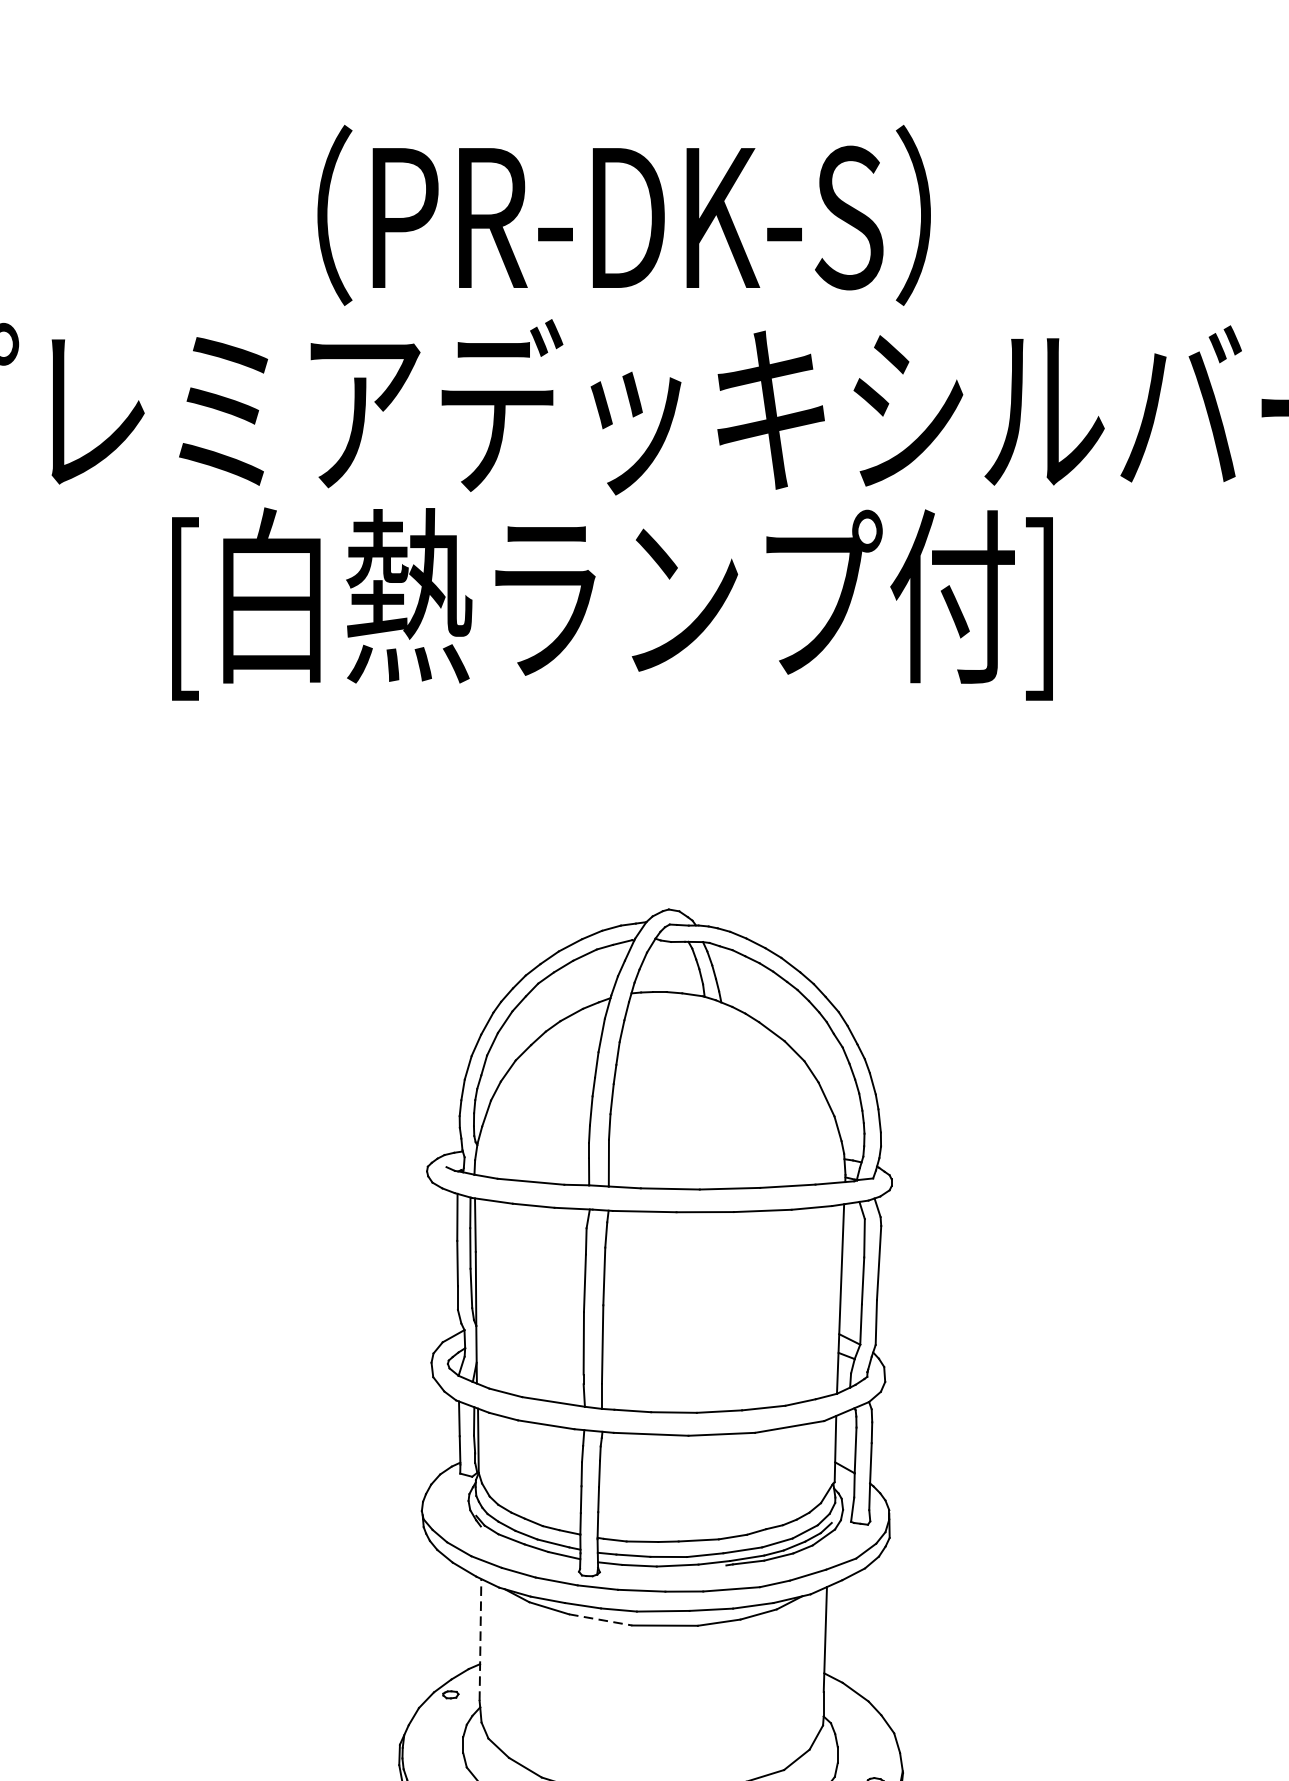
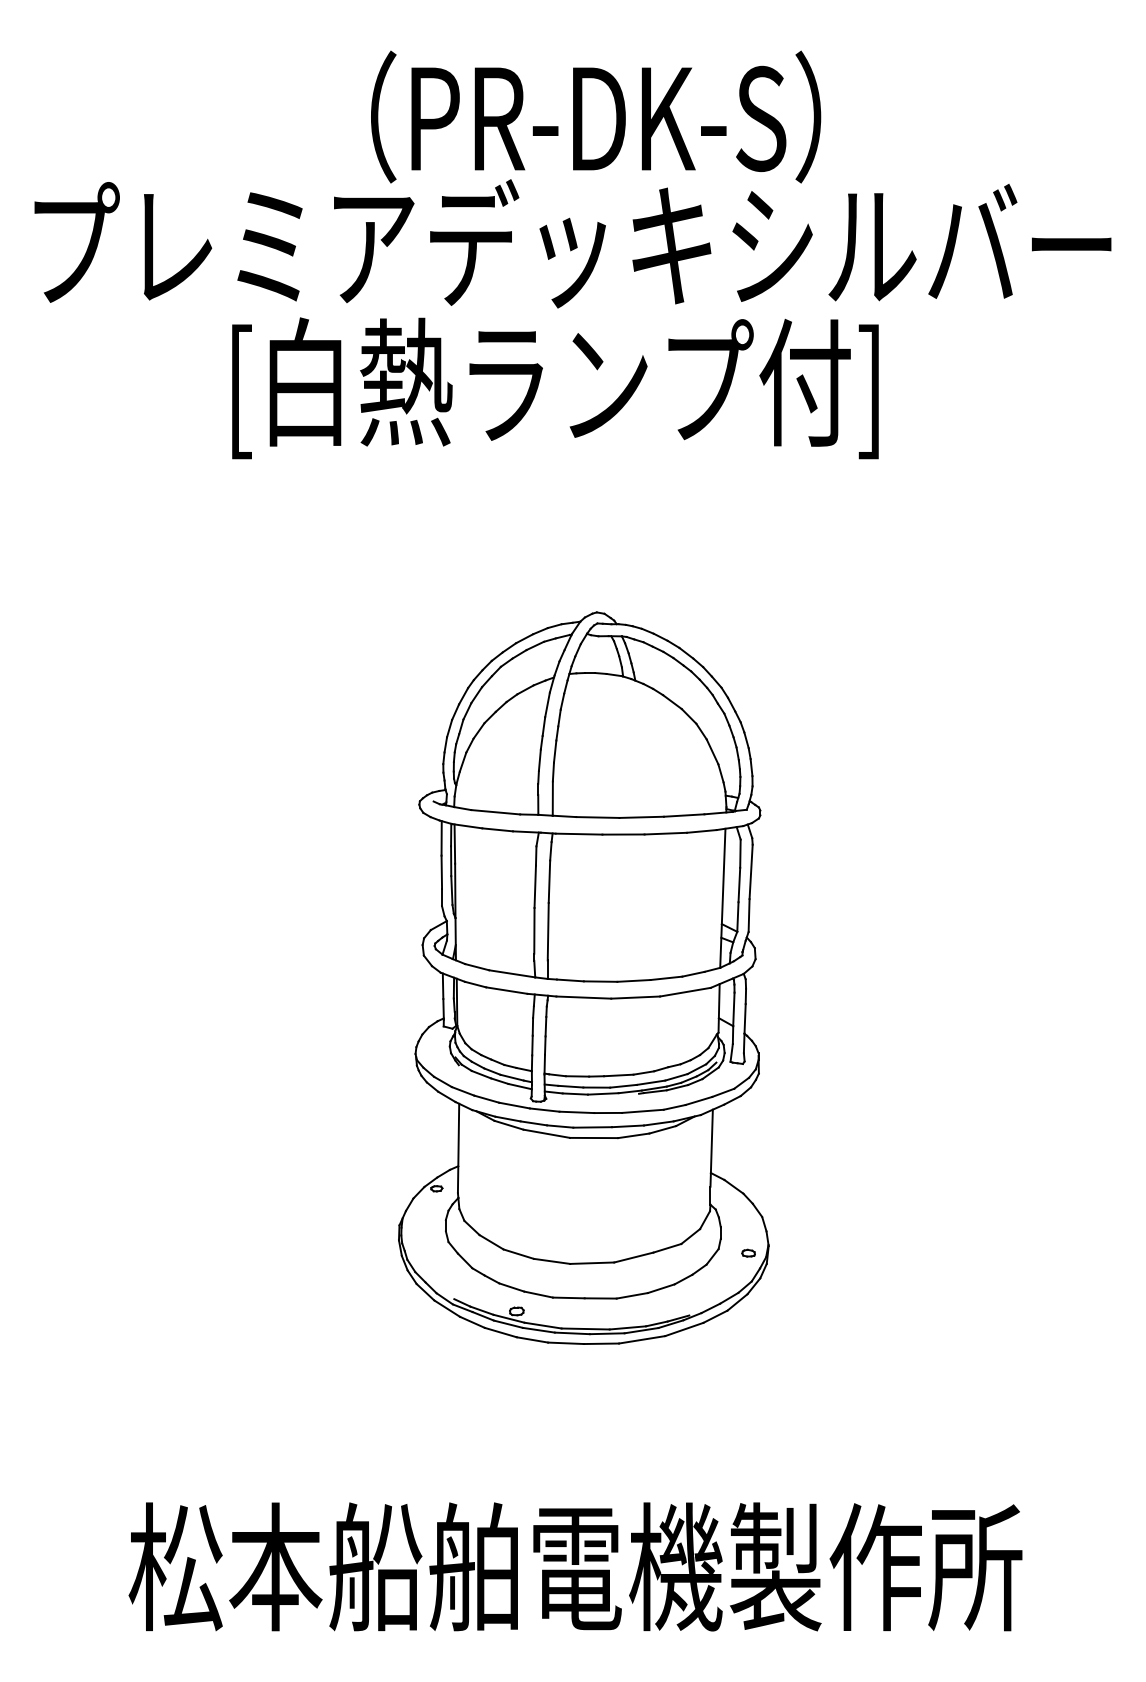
text: (624, 214) -> (596, 116), moved
line: (600, 1619) -> (546, 1133), dashed -> solid
line: (480, 1639) -> (458, 1148), dashed -> solid

